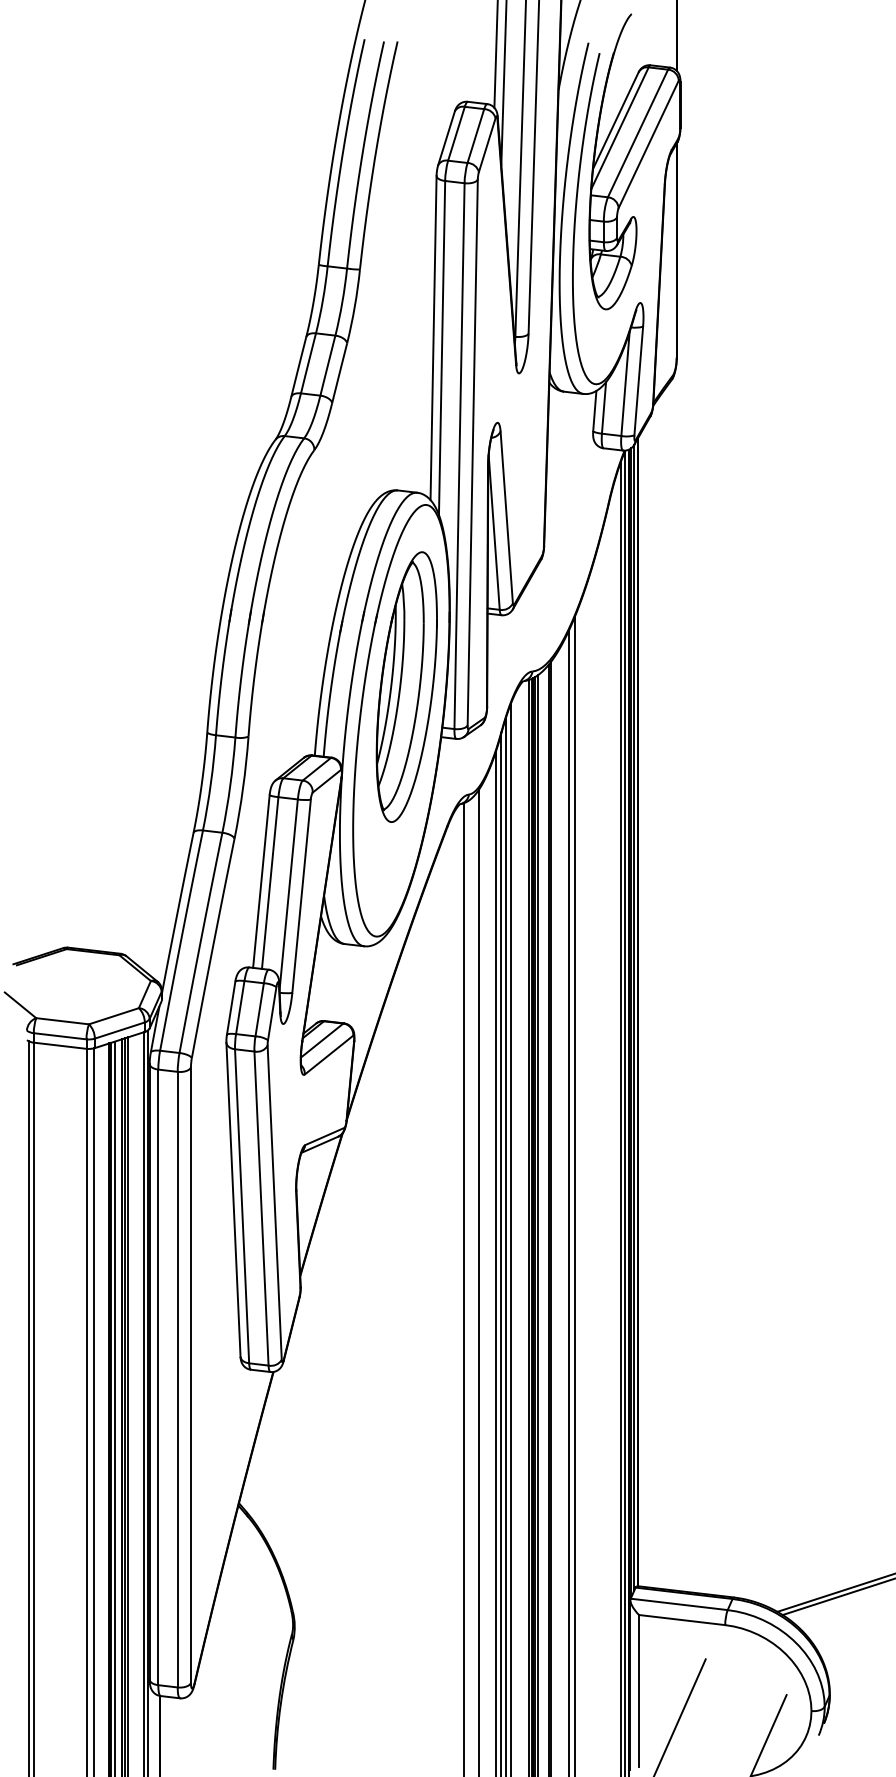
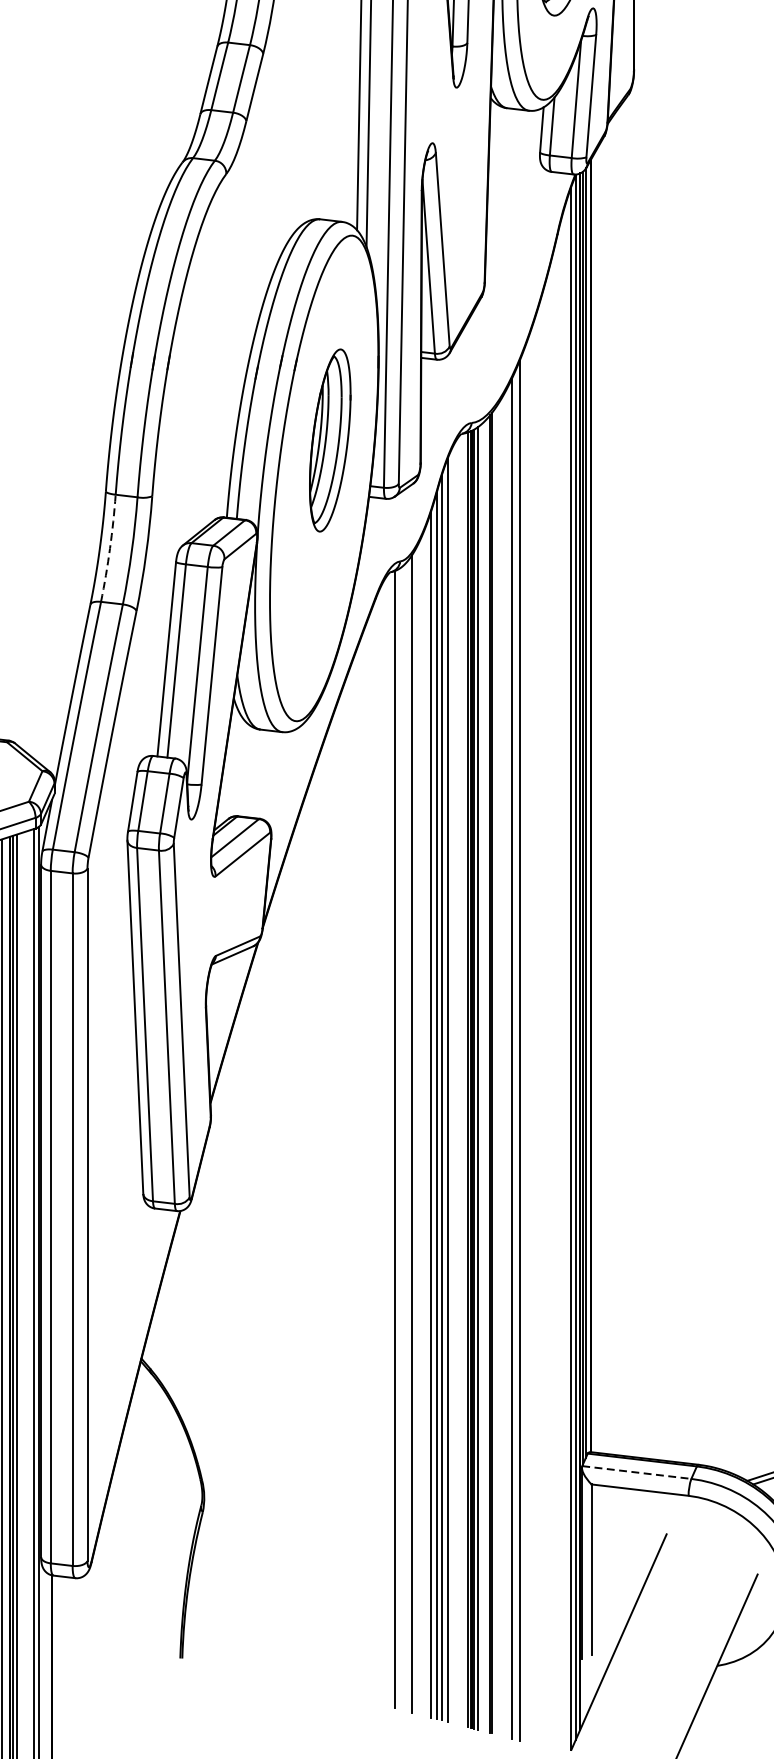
part: (406, 686) -> (330, 439), size x0.6
arc: (210, 783) -> (109, 549), solid -> dashed
line: (679, 1604) -> (637, 1472), solid -> dashed

